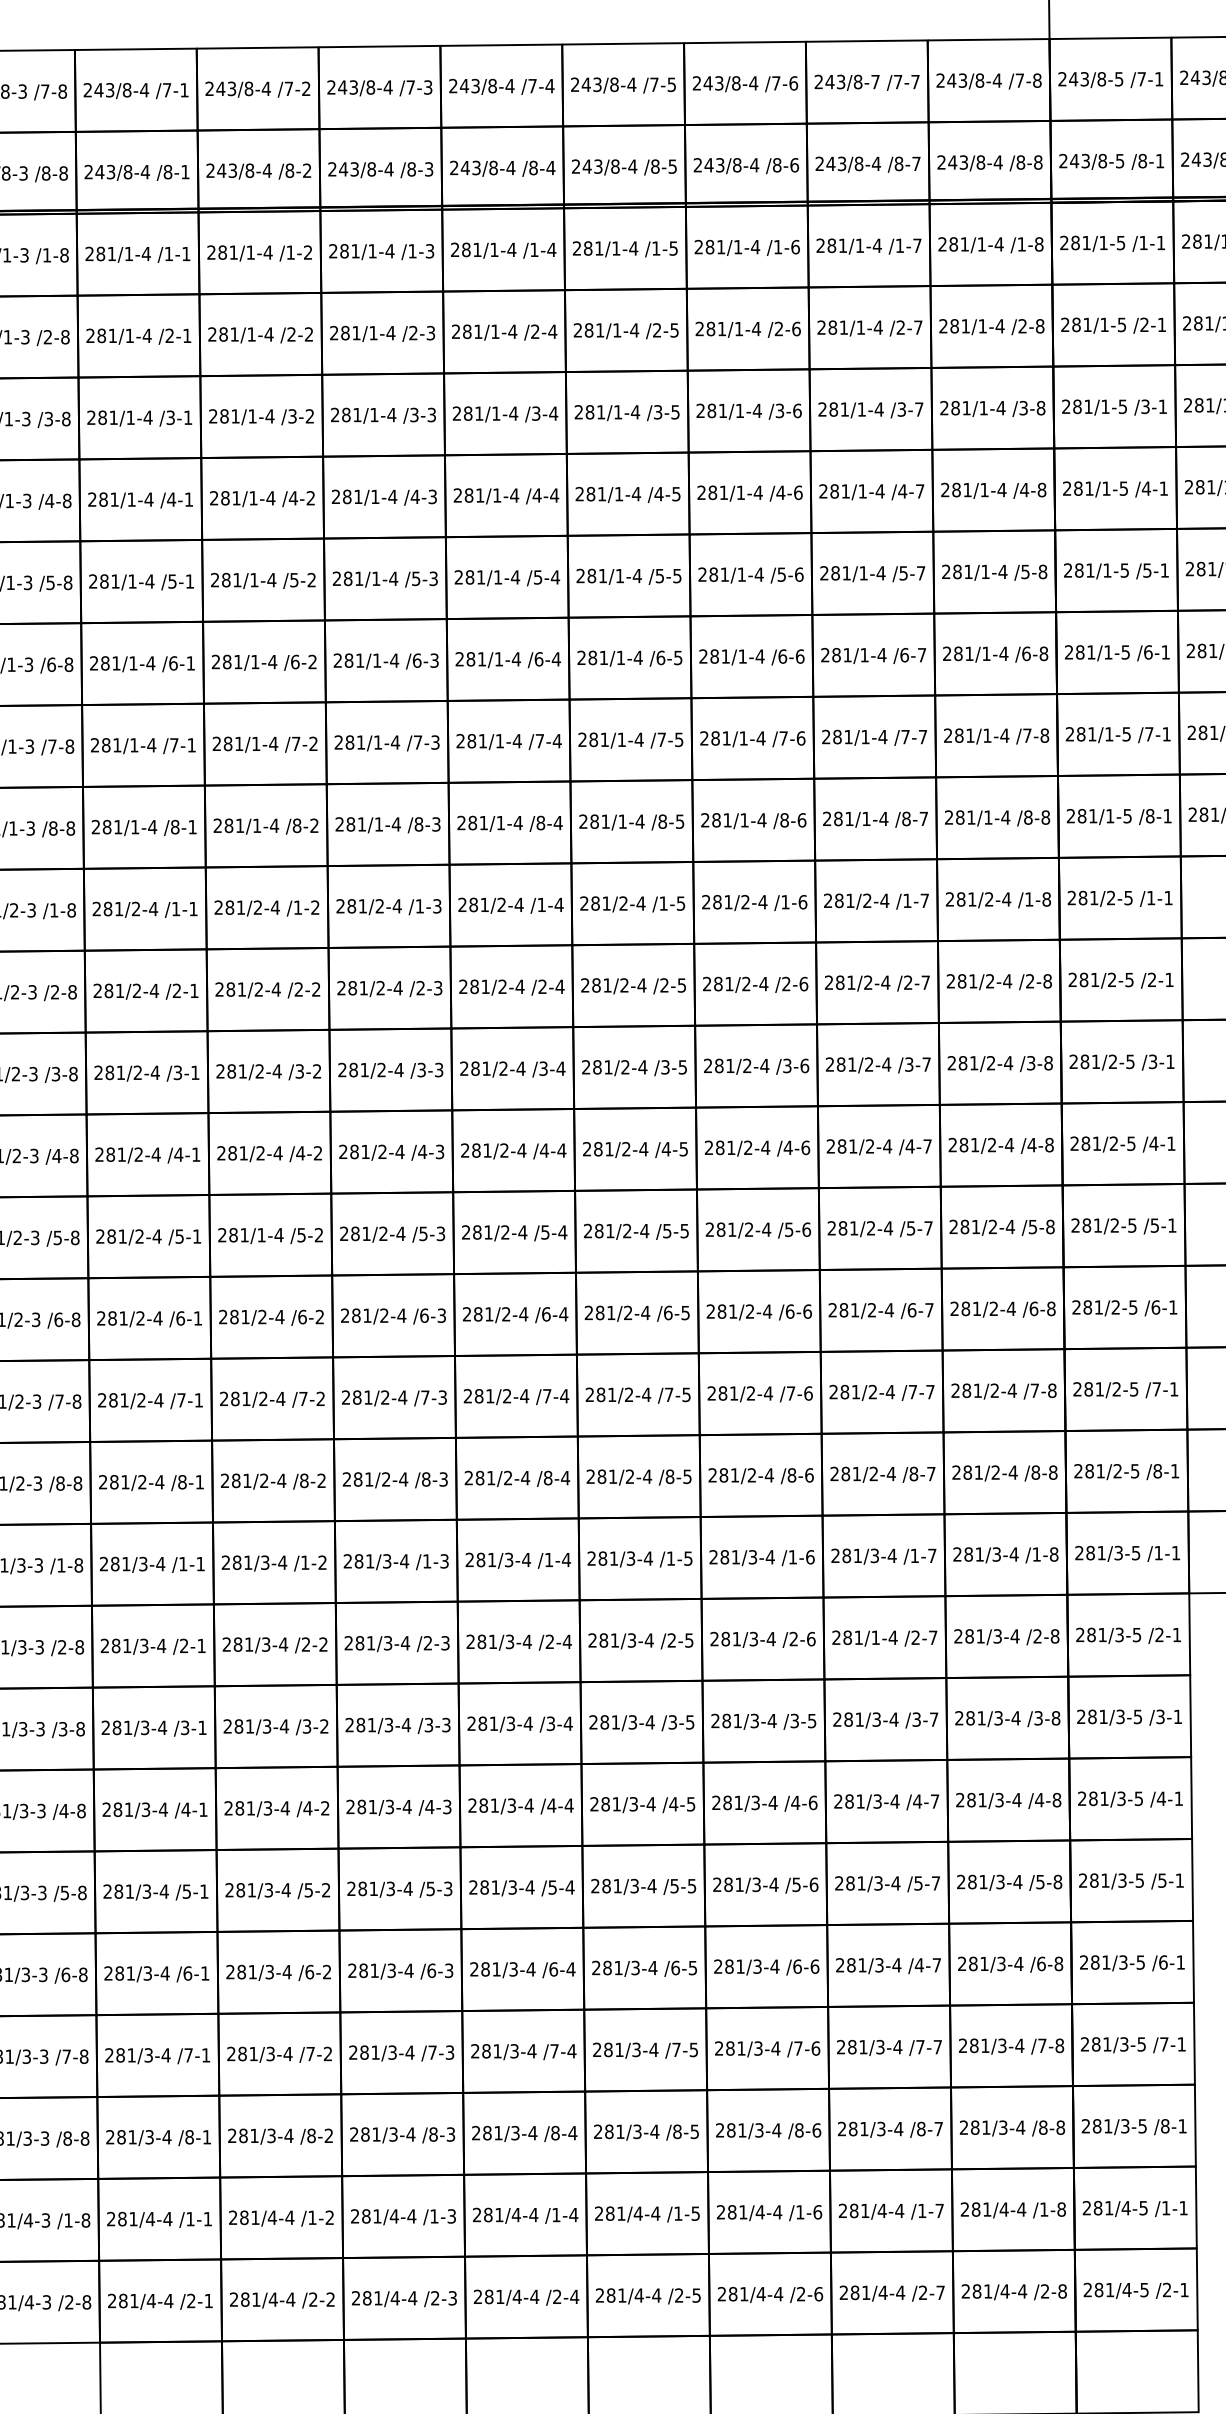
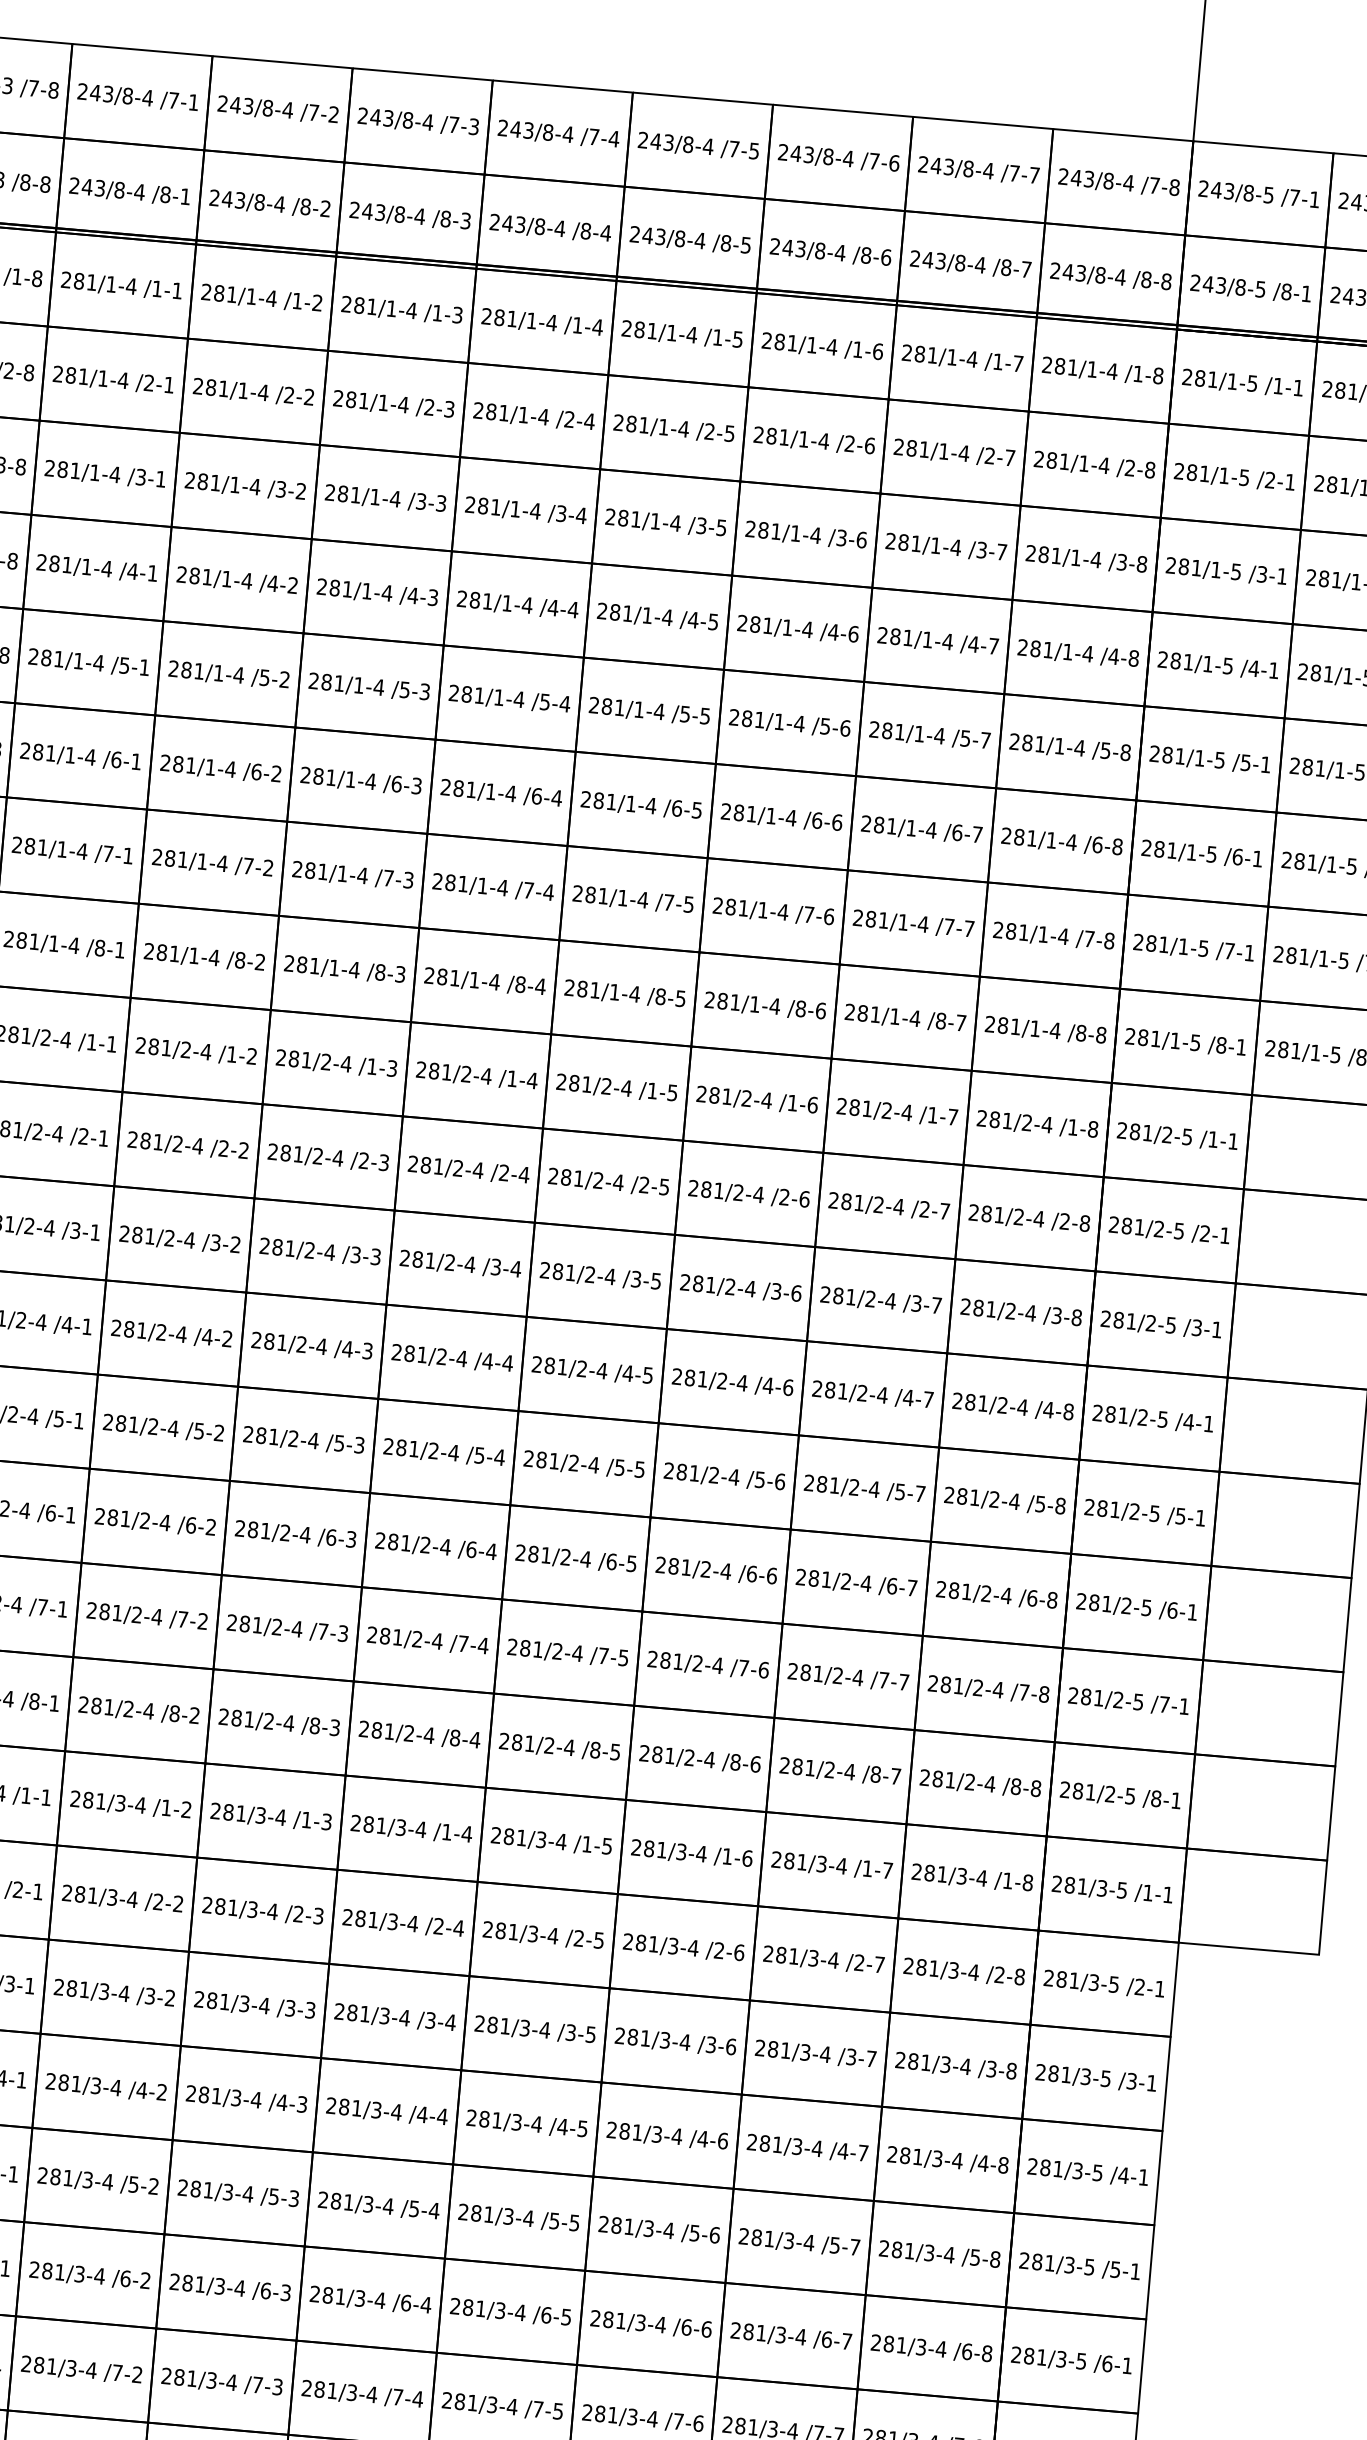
text: (875, 82) -> (988, 171), 243/8-7 -> 243/8-4
text: (261, 1235) -> (153, 1427), 281/1-4 -> 281/2-4
text: (875, 1637) -> (813, 1958), 281/1-4 -> 281/3-4
text: (812, 1720) -> (731, 2046), /3-5 -> /3-6
text: (919, 1965) -> (826, 2339), /4-7 -> /6-7

